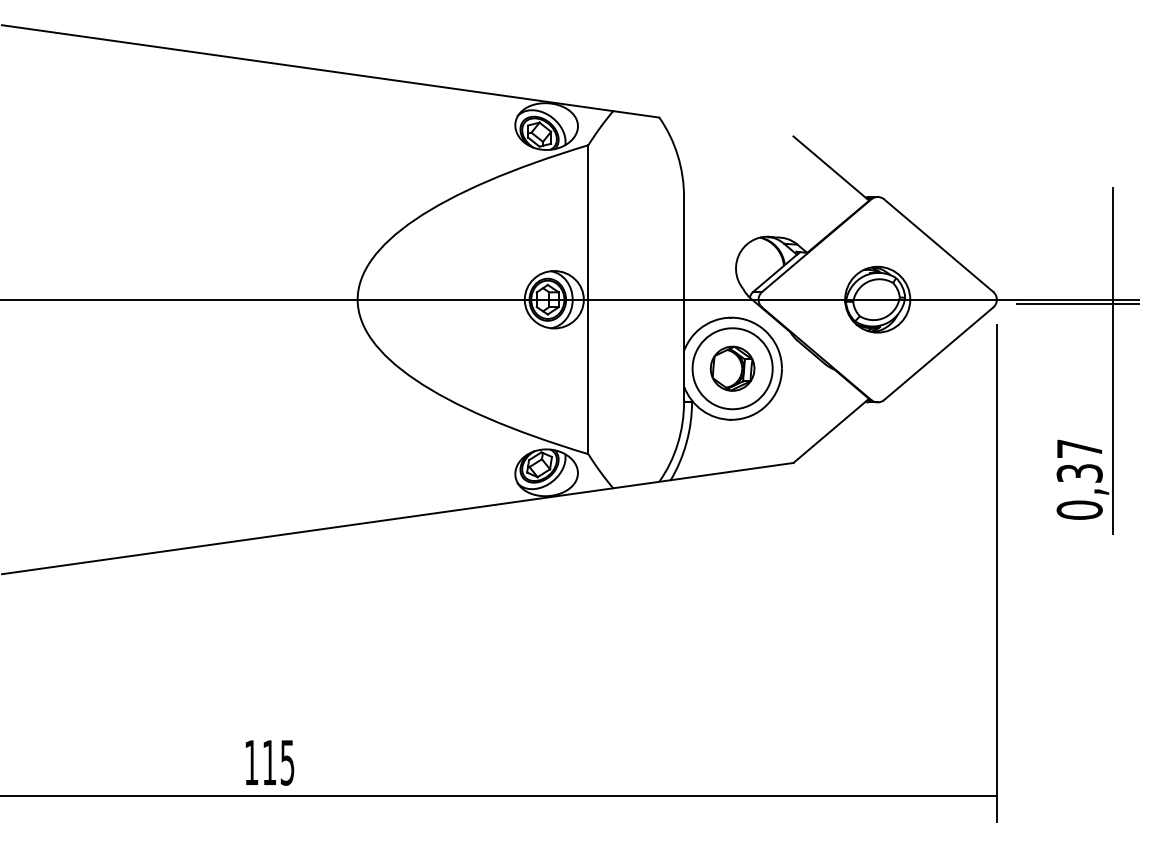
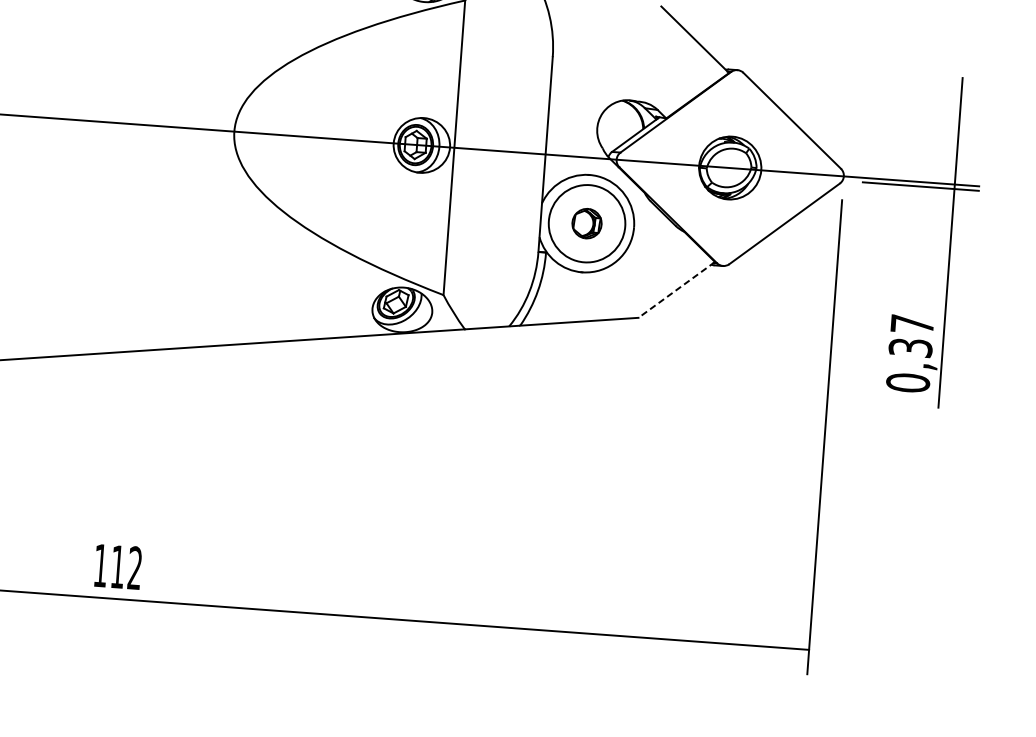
part: (732, 368) -> (586, 223), size x0.7
line: (831, 430) -> (677, 289), solid -> dashed
text: (287, 762) -> (135, 568), 115 -> 112

